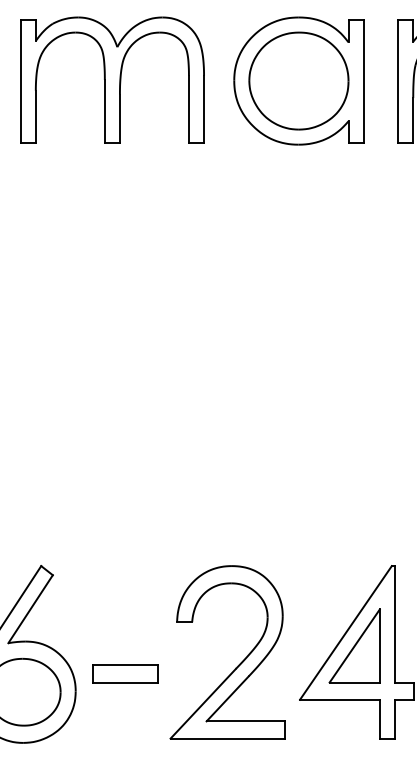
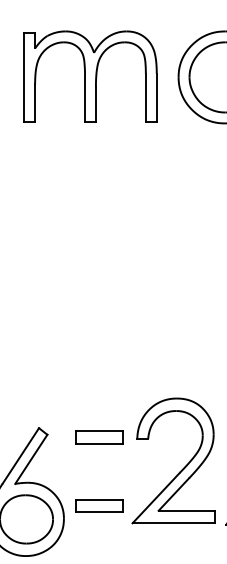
part: (125, 578) -> (99, 437), added
part: (239, 663) -> (182, 468), moved

